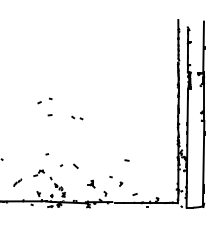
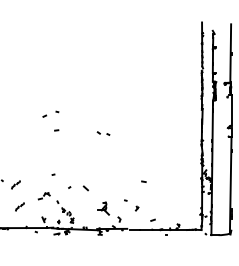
part: (77, 117) -> (103, 133), moved
part: (13, 162) -> (15, 184), added
part: (91, 184) -> (103, 208), size x1.6

